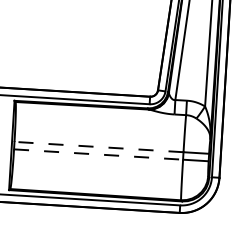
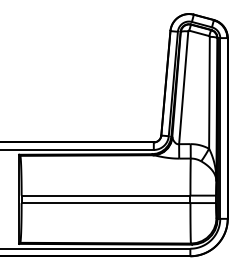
line: (98, 146) -> (105, 195), dashed -> solid
line: (99, 154) -> (106, 203), dashed -> solid

